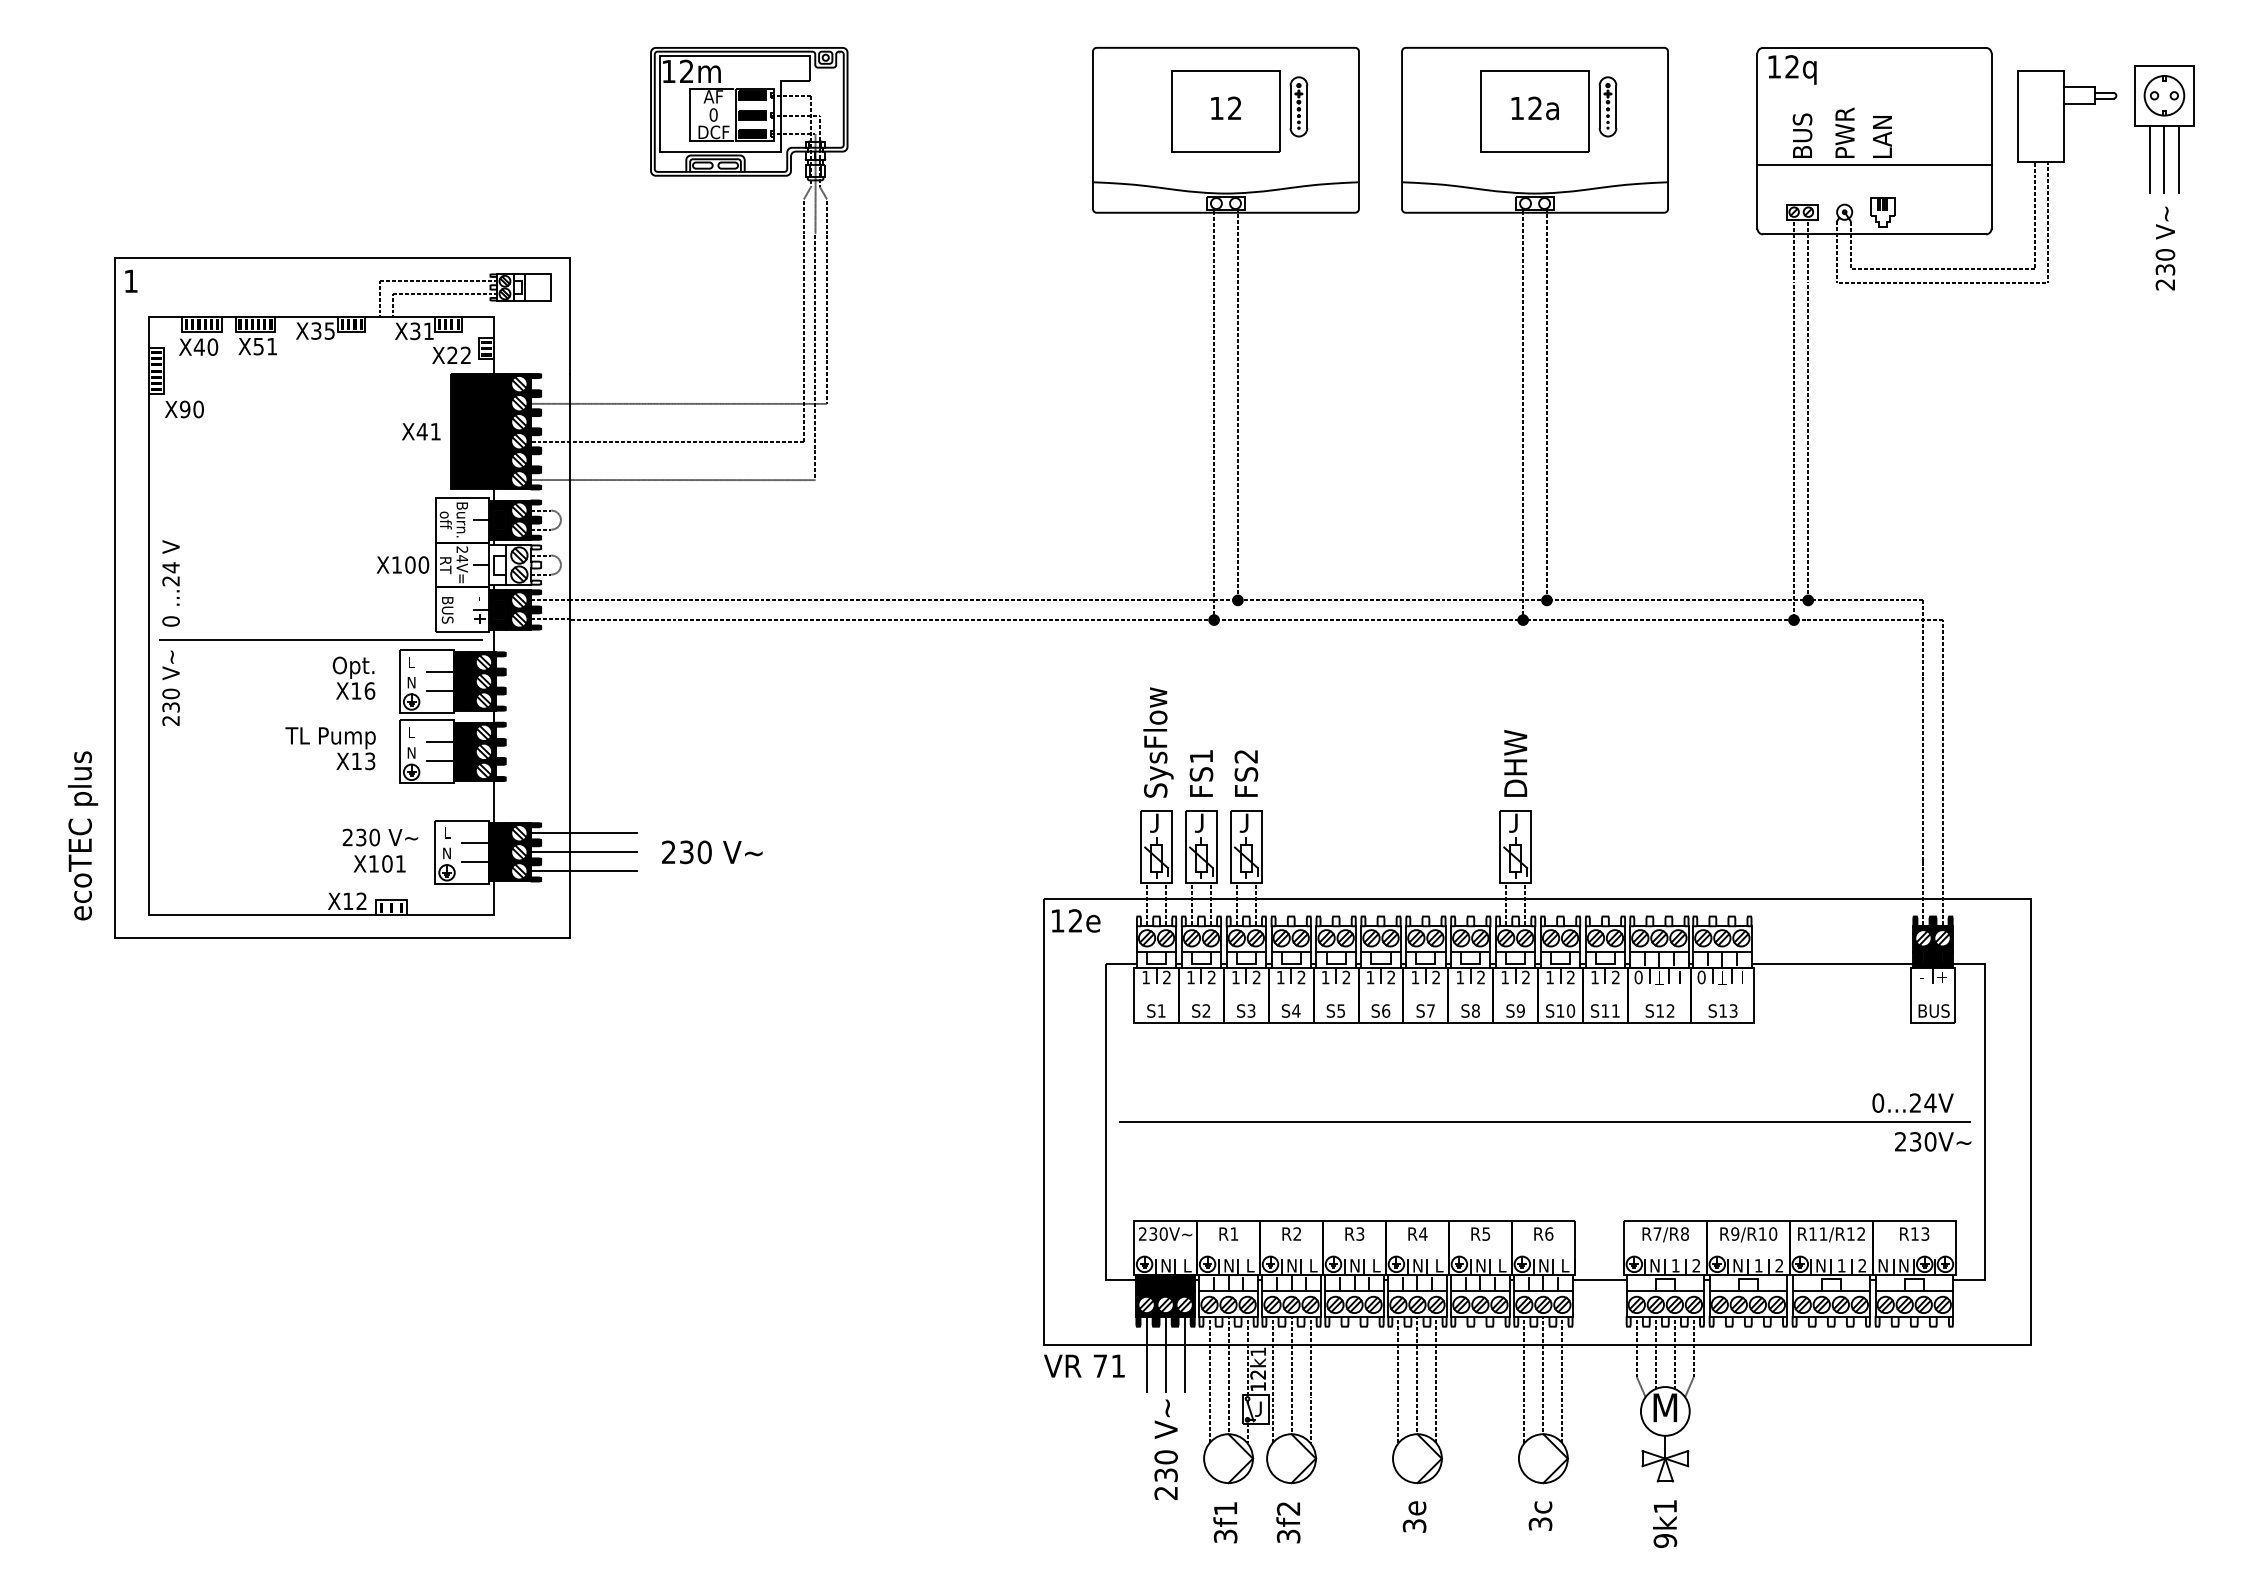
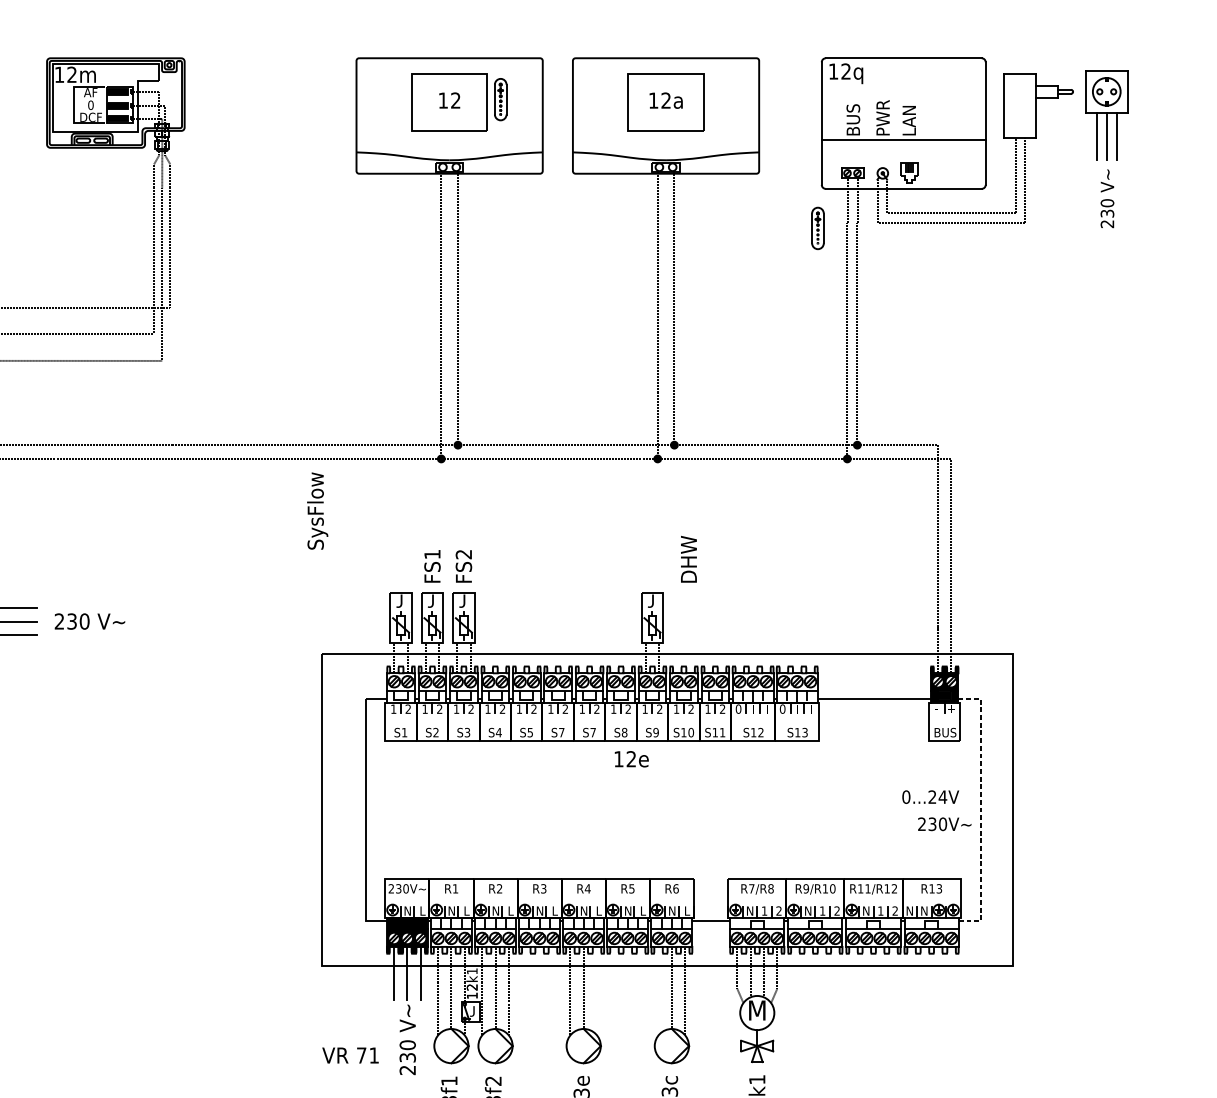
part: (1607, 106) -> (817, 228), moved
text: (1158, 742) -> (317, 511), moved
text: (1515, 763) -> (688, 559), moved
text: (1076, 920) -> (632, 758), moved
text: (1386, 1010) -> (562, 732), S6 -> S7
line: (1544, 1121) -> (672, 810), removed
line: (1985, 1122) -> (981, 810), solid -> dashed
text: (1084, 1365) -> (350, 1055), moved
line: (1436, 1379) -> (597, 990), removed
line: (1524, 1379) -> (658, 990), removed

